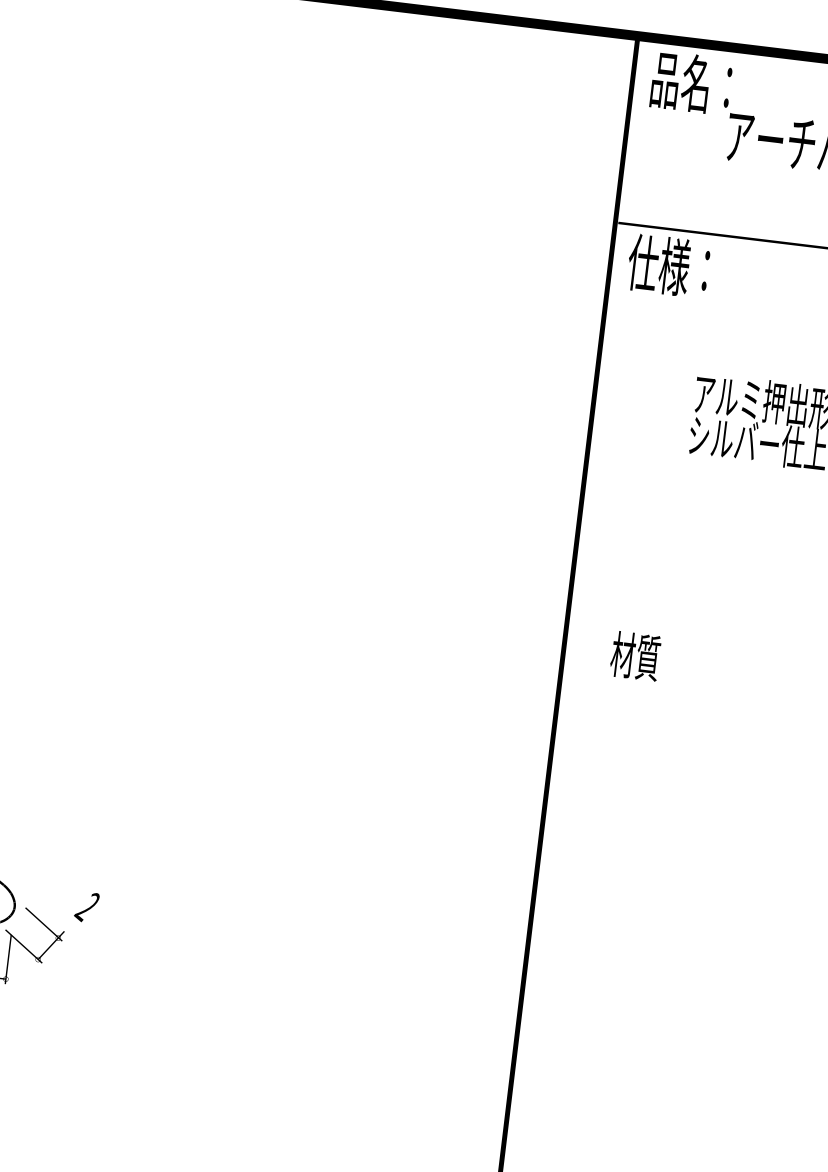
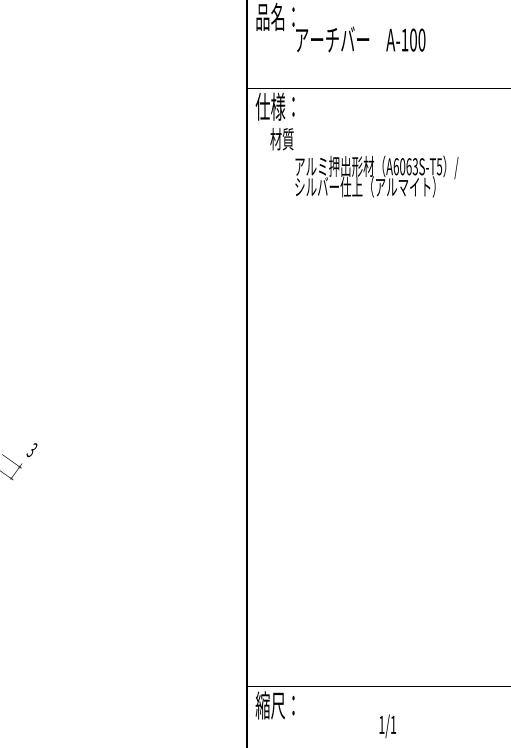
text: (634, 656) -> (281, 139), moved
text: (86, 907) -> (31, 450), 2 -> 3

